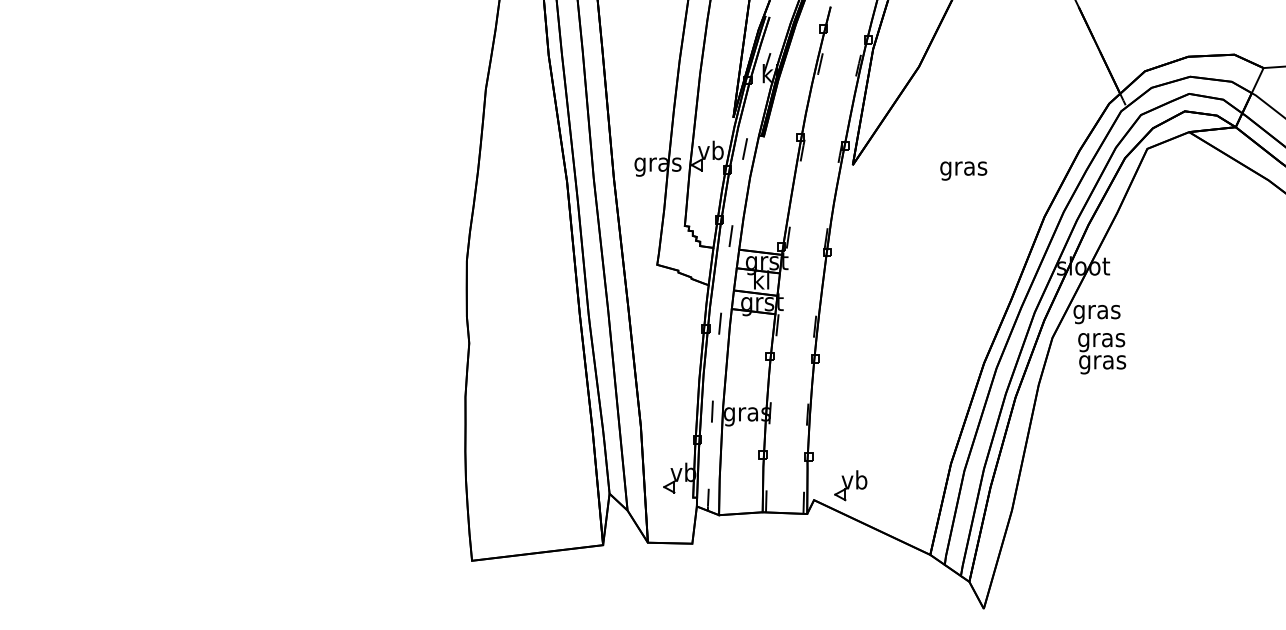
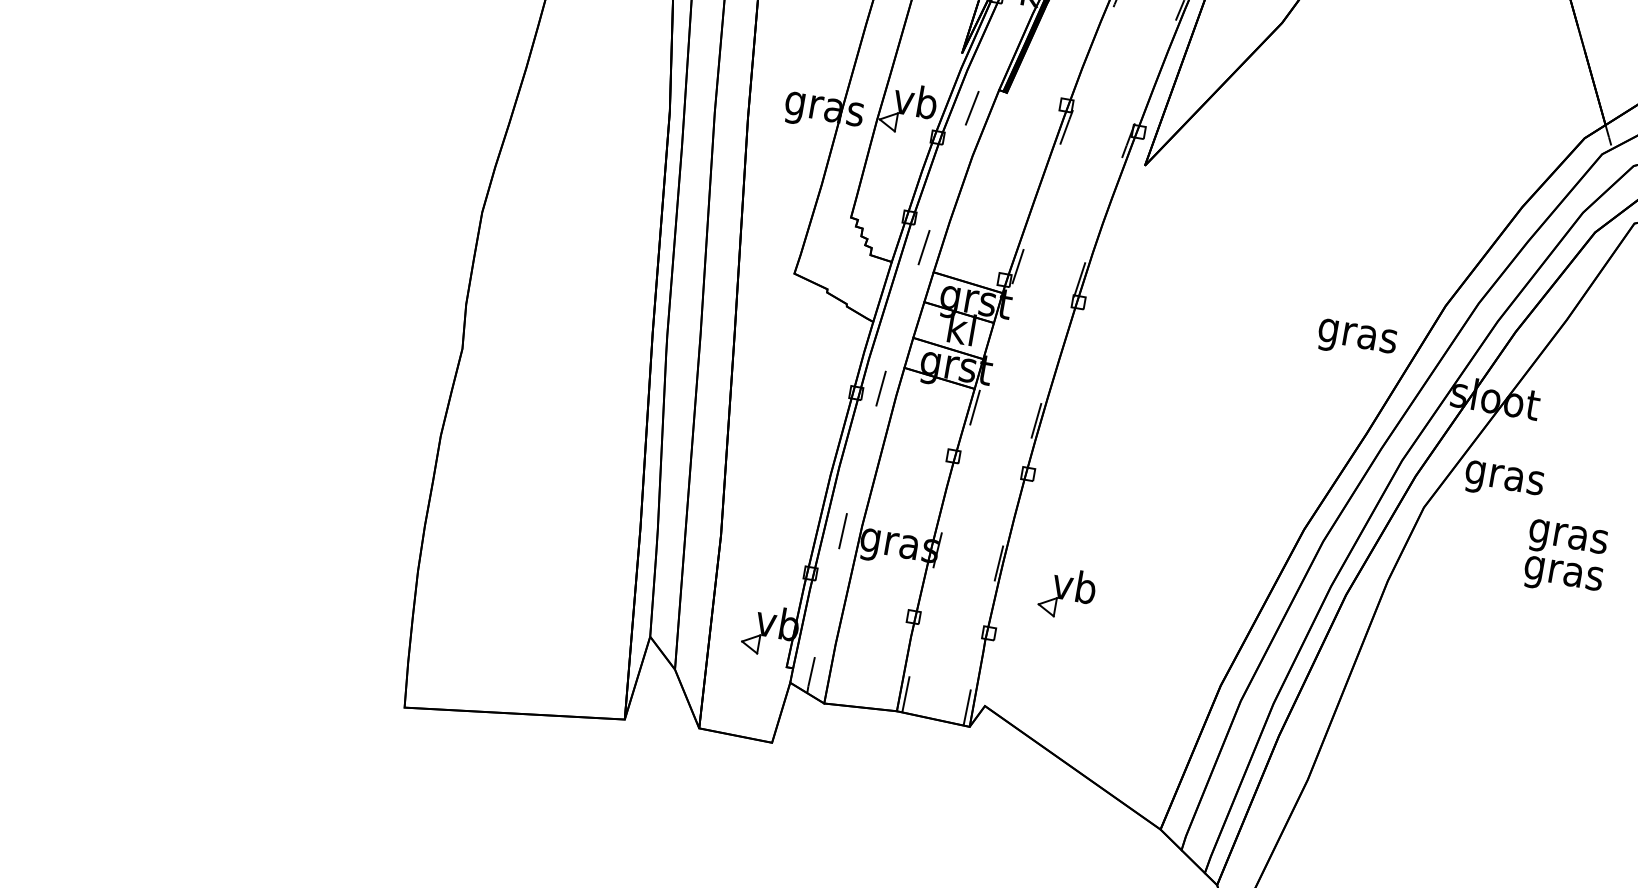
text: (963, 170) -> (1356, 338), moved
text: (1102, 353) -> (1566, 558), moved
part: (850, 485) -> (1066, 593), moved

